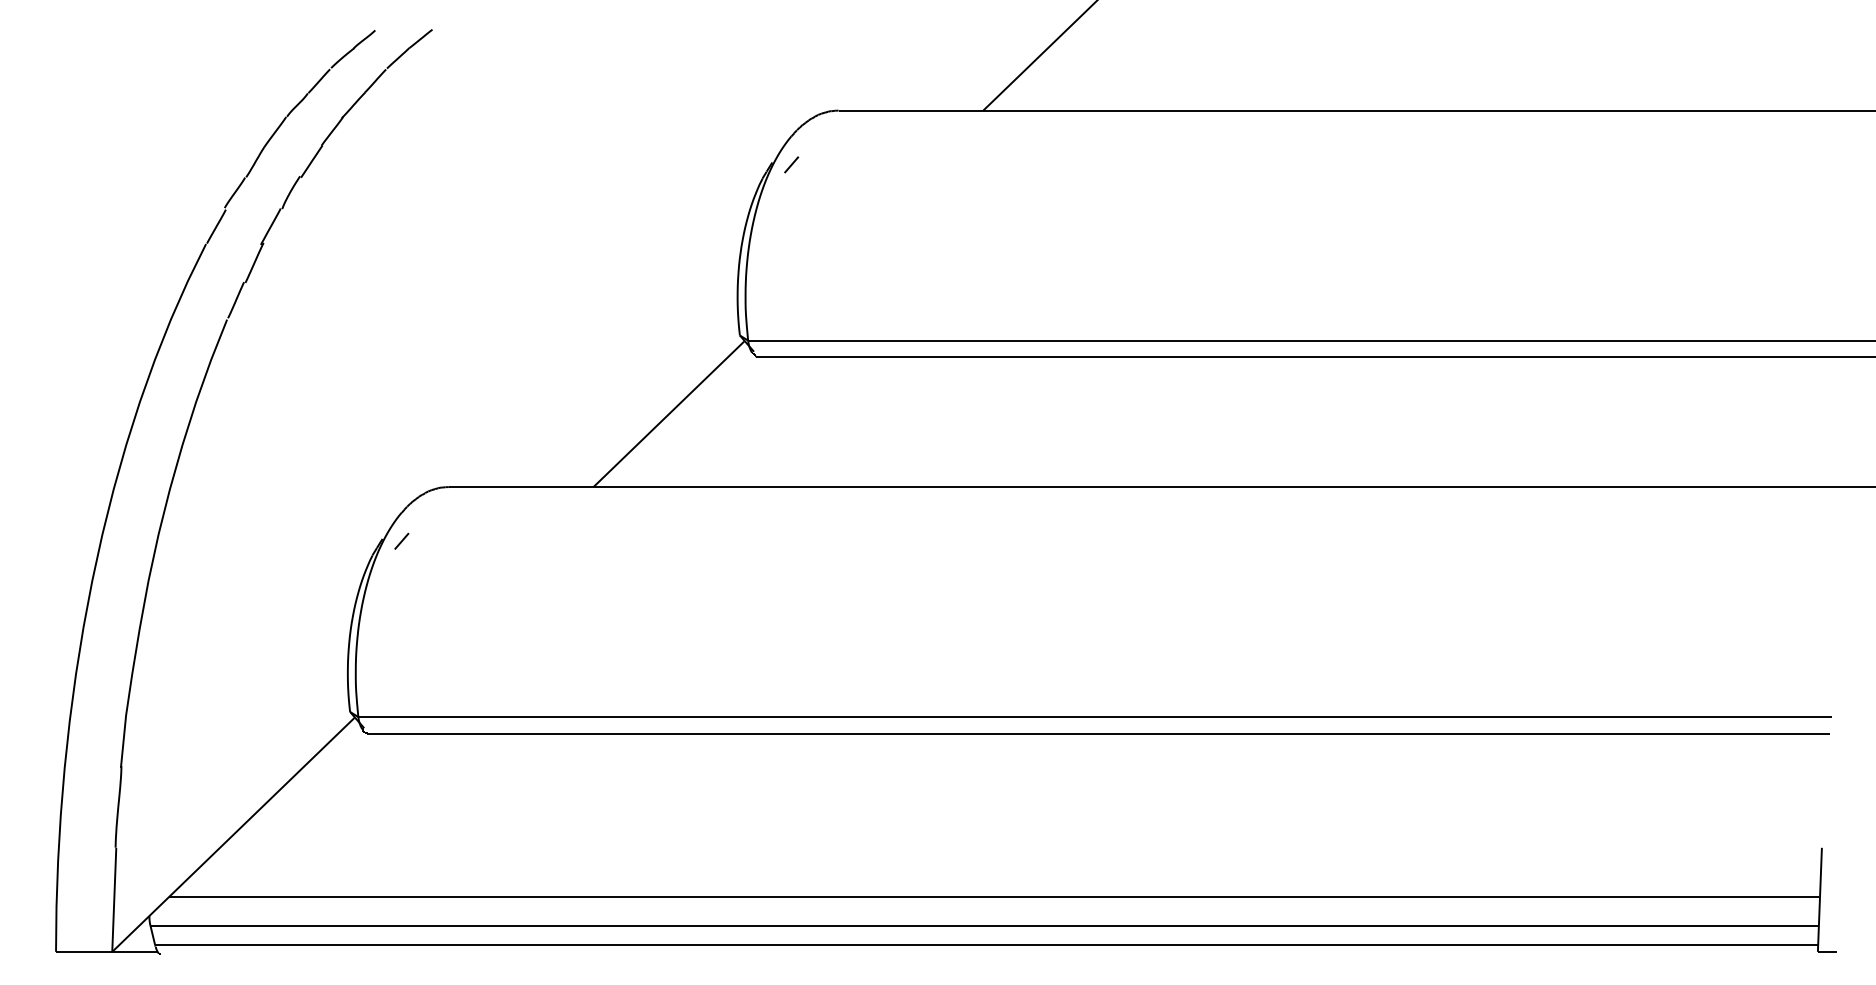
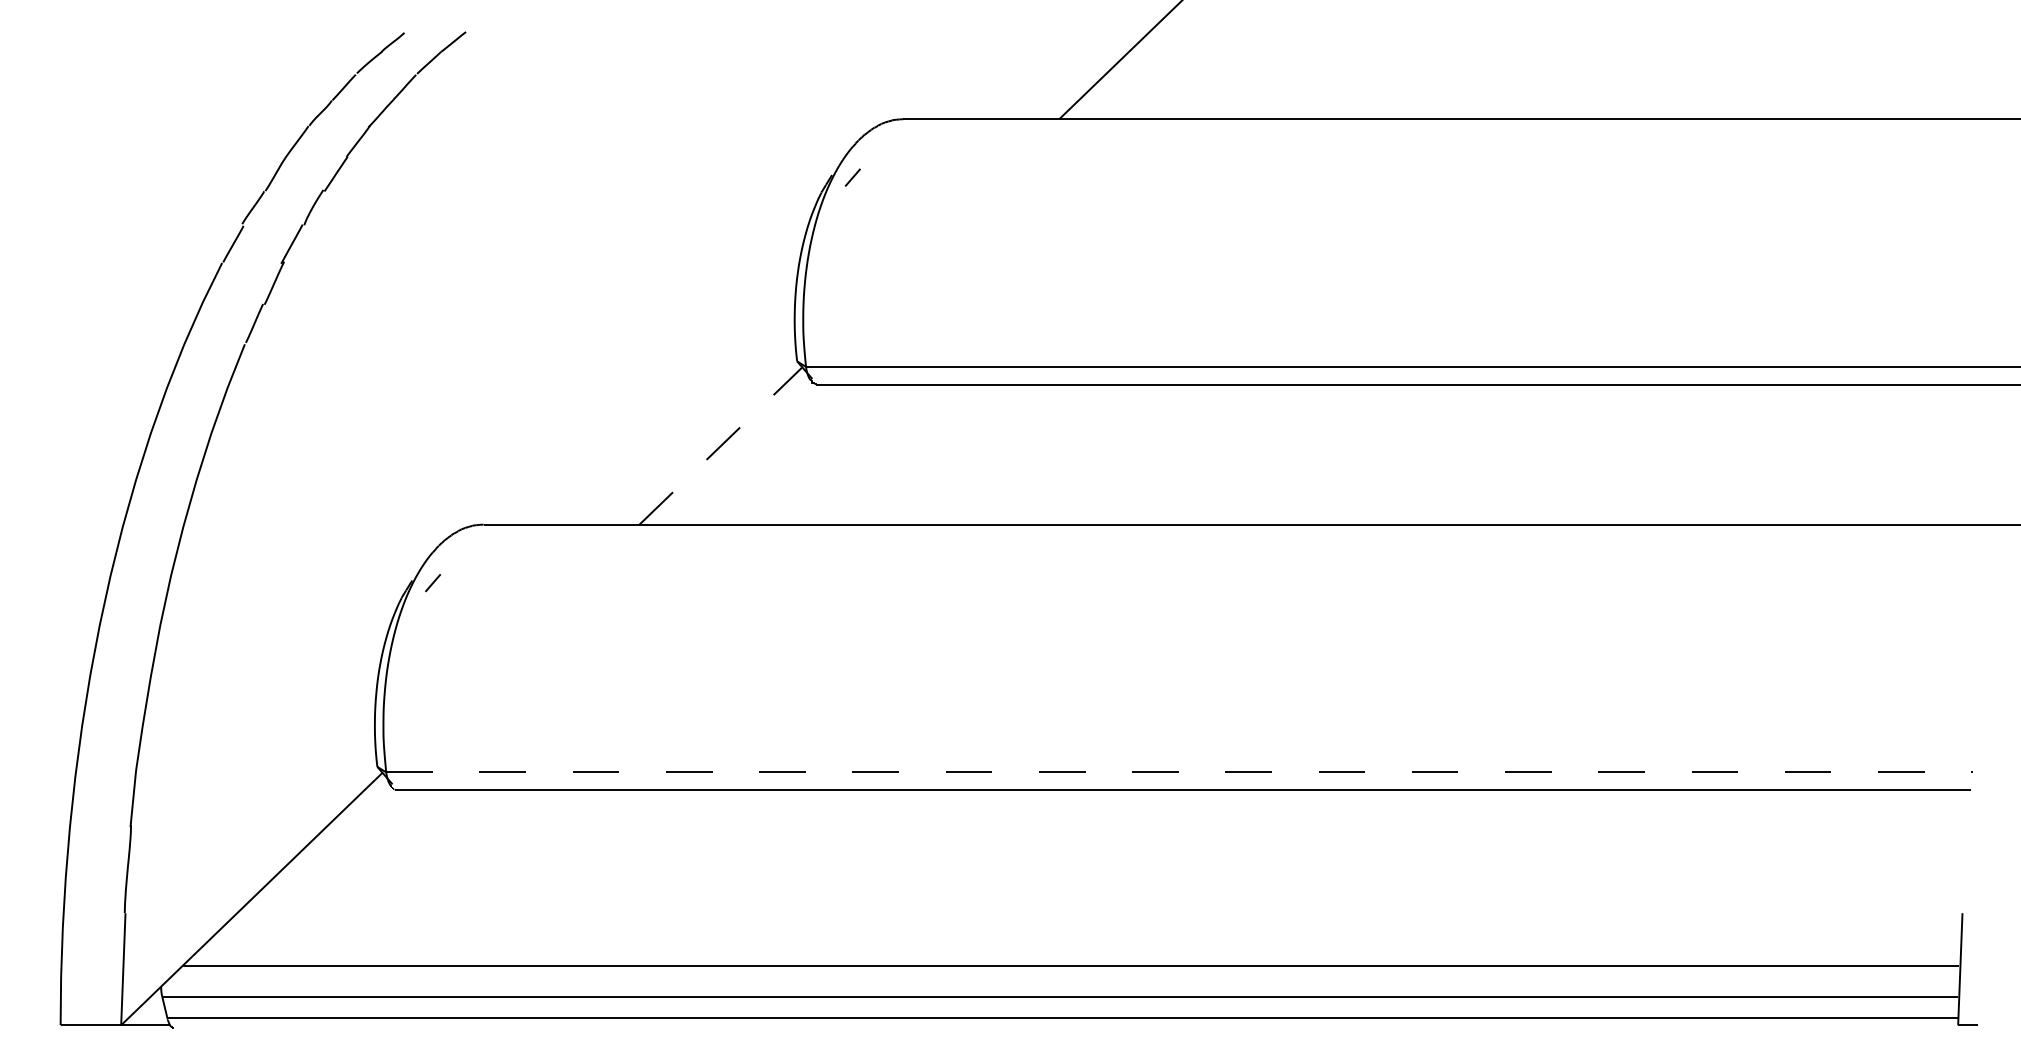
line: (668, 414) -> (720, 446), solid -> dashed
line: (1094, 717) -> (1179, 772), solid -> dashed

